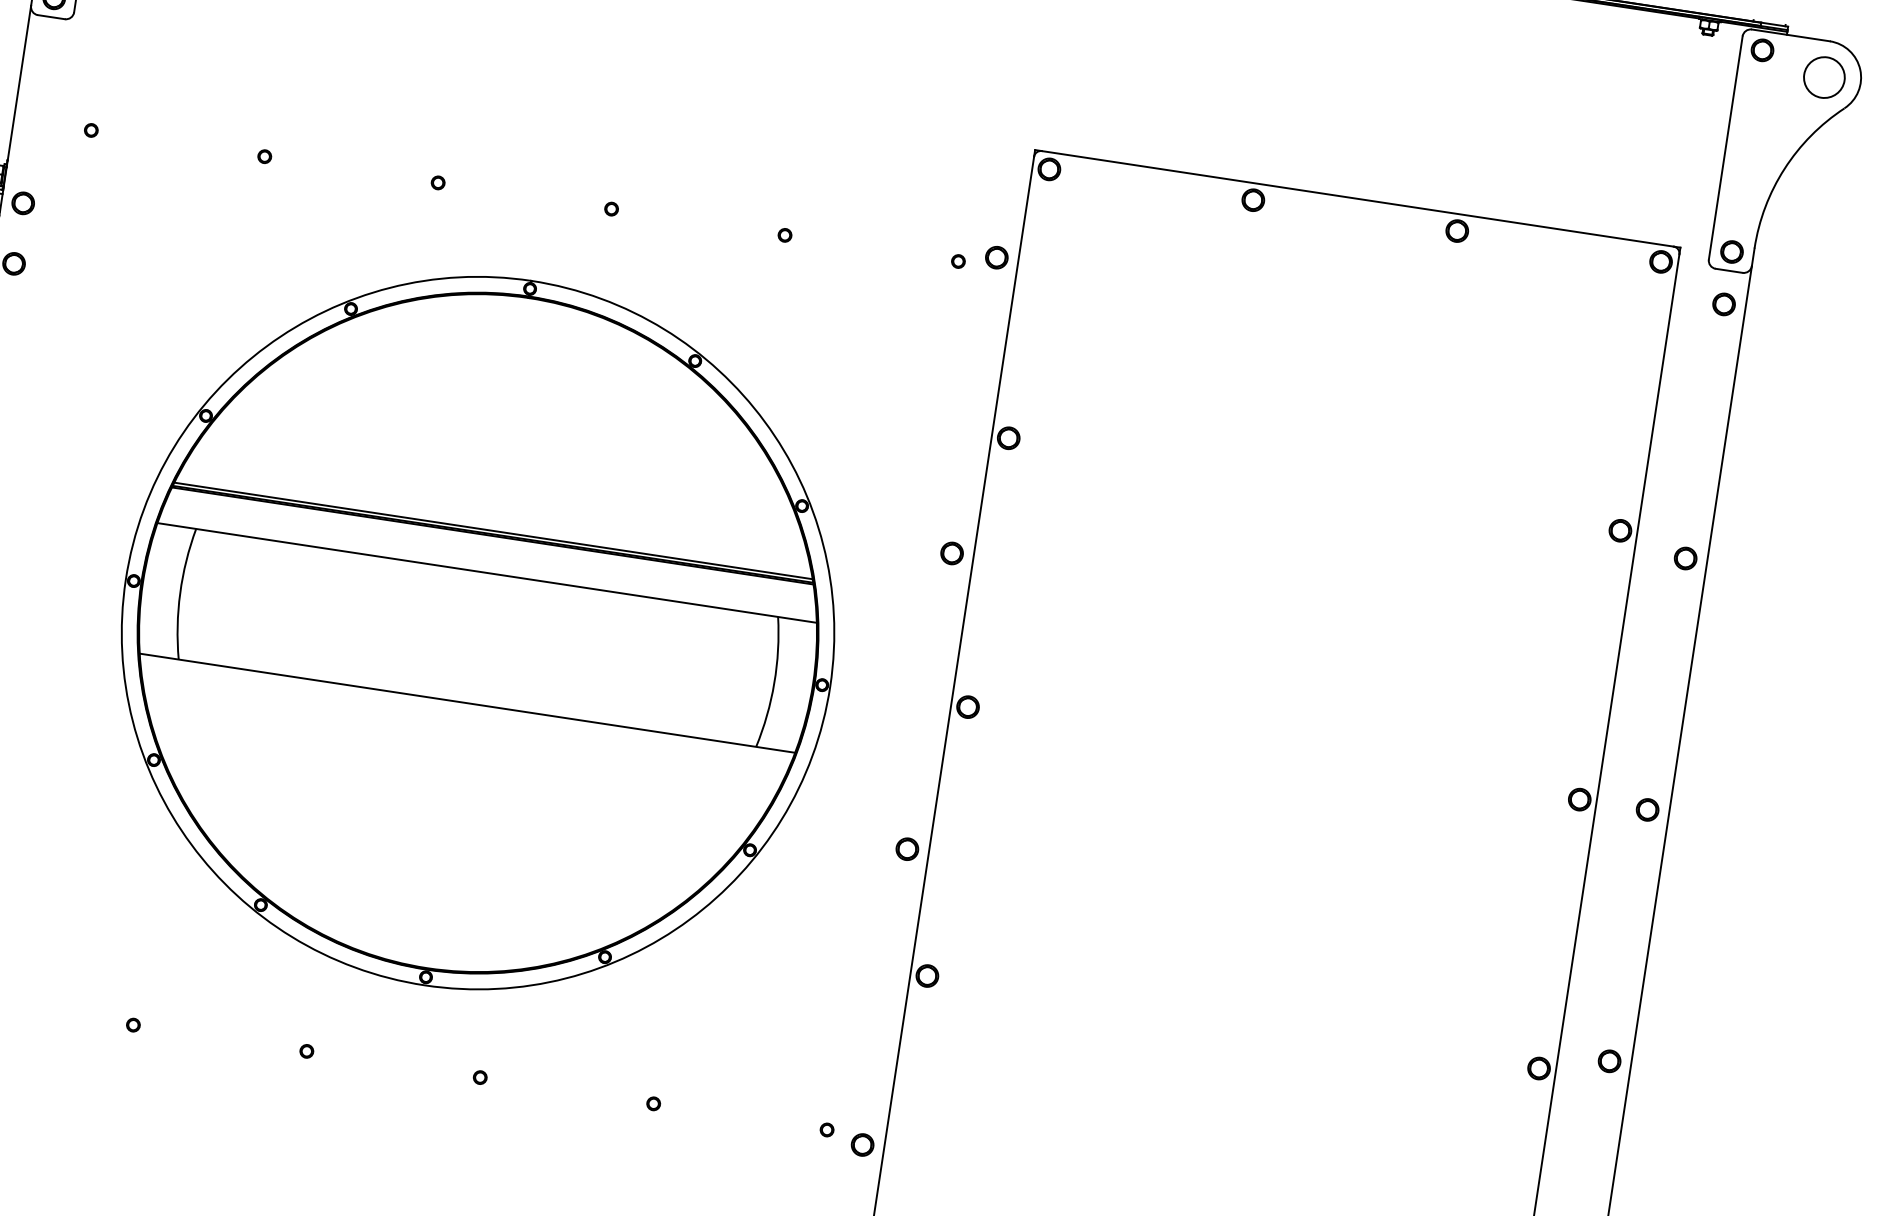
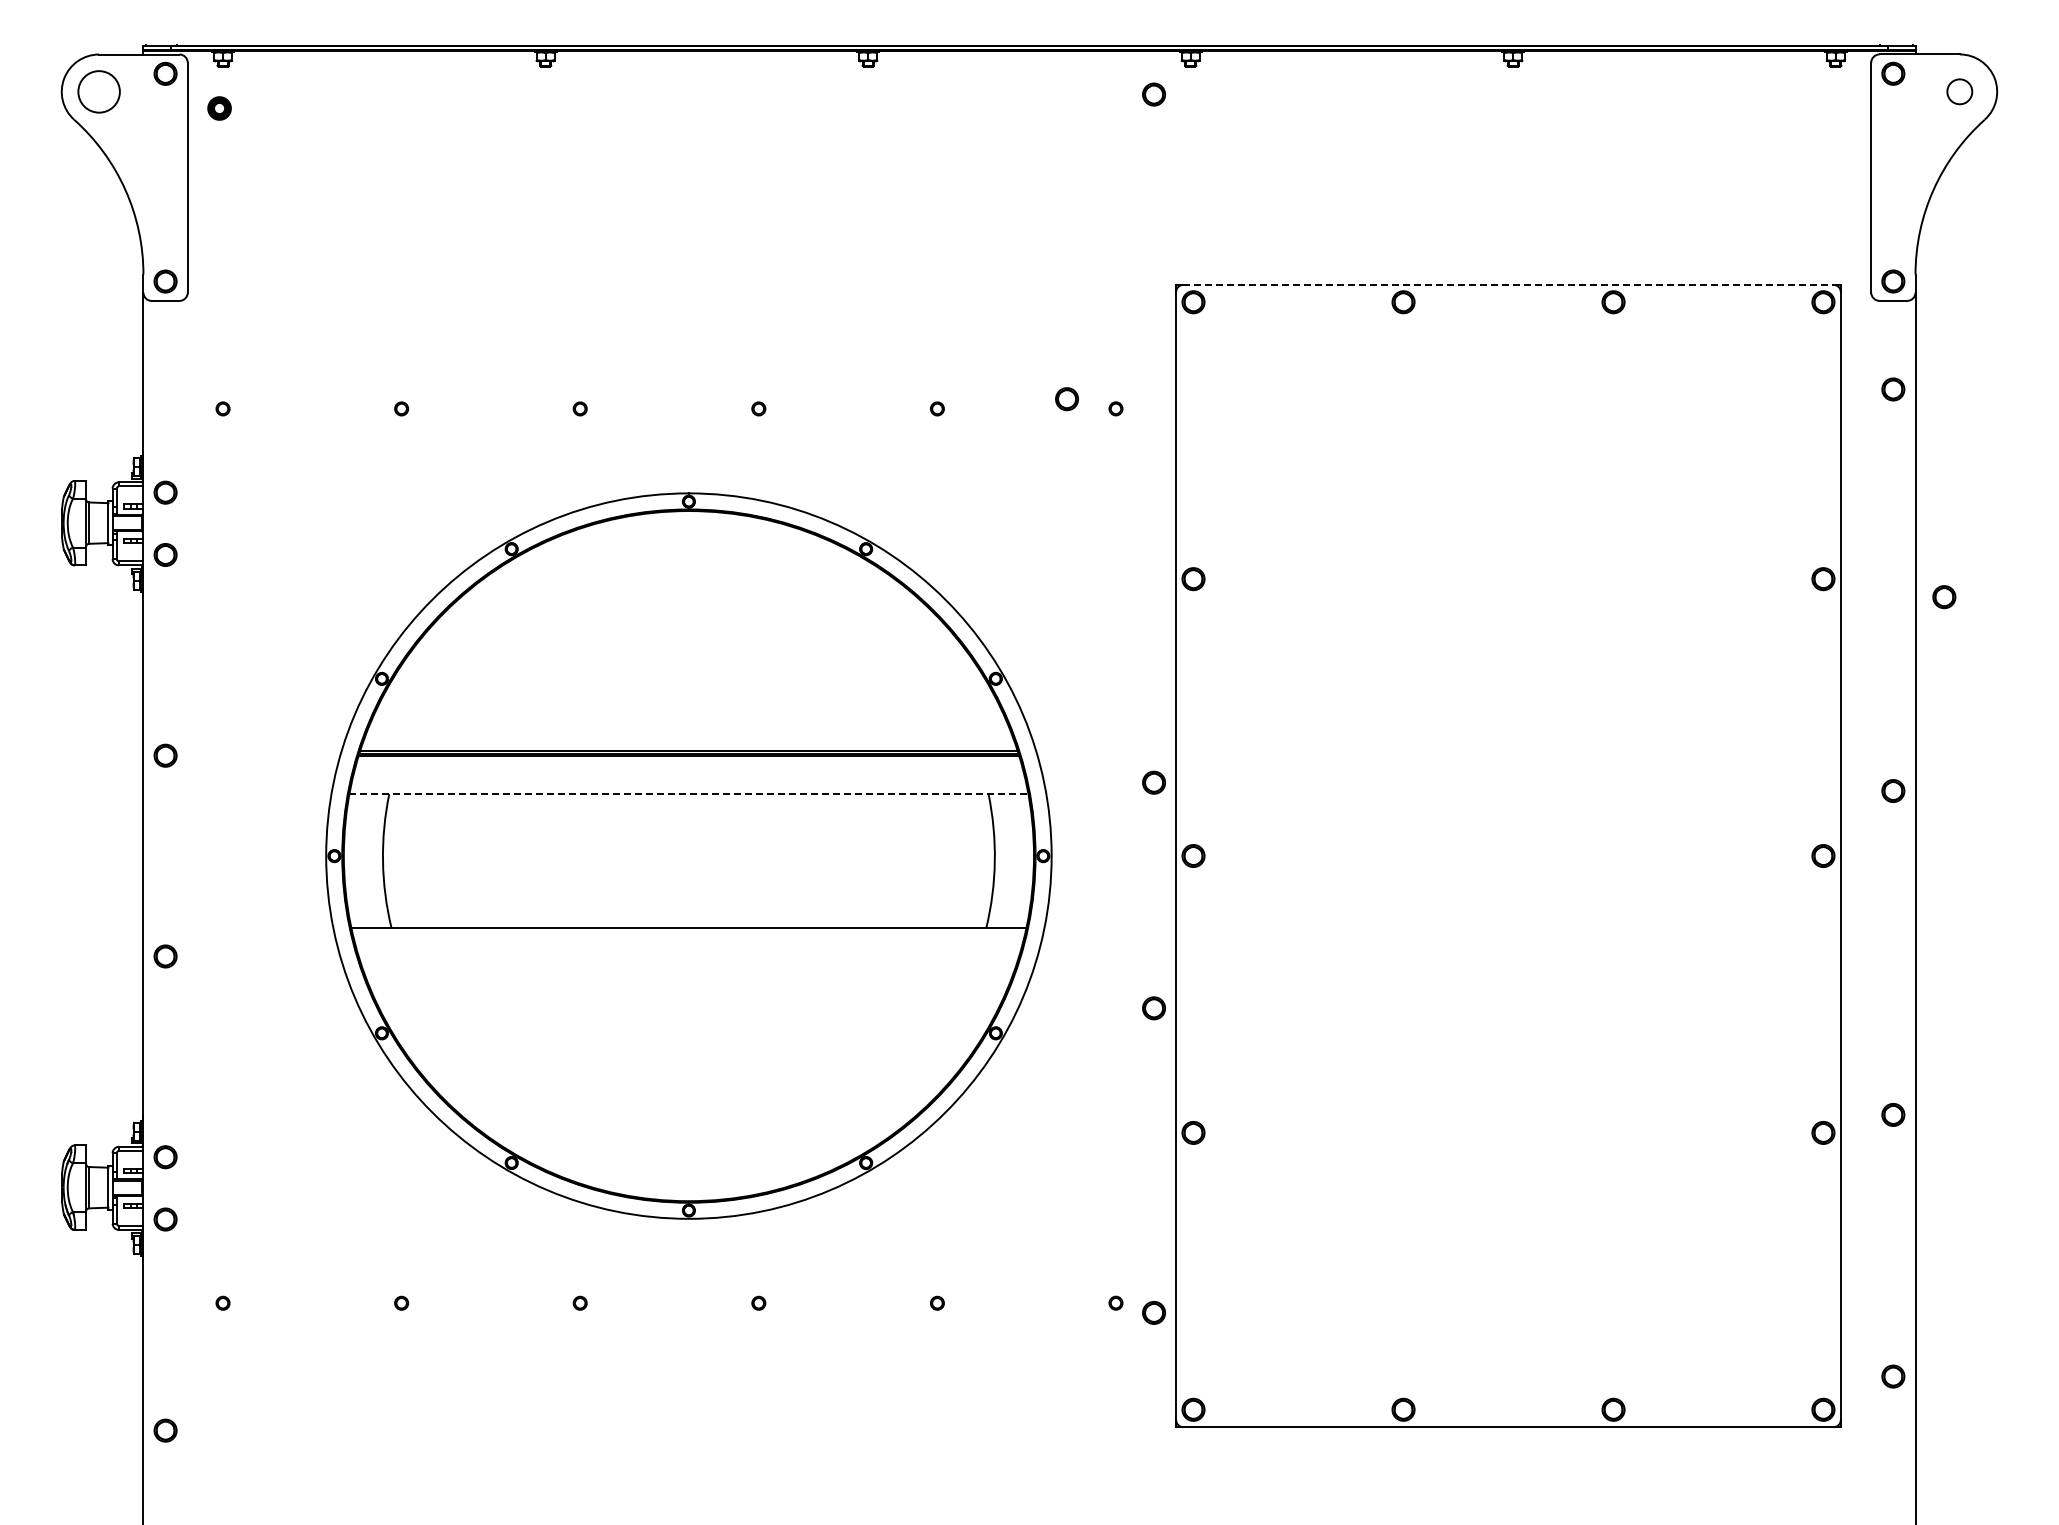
circle: (1824, 77) -> (1959, 91), size x0.6
line: (1357, 198) -> (1508, 284), solid -> dashed
part: (996, 257) -> (1066, 399), moved
part: (1724, 304) -> (1893, 389), moved
part: (951, 553) -> (1153, 782), moved
part: (1685, 558) -> (1944, 597), moved
line: (487, 573) -> (689, 794), solid -> dashed
part: (1647, 809) -> (1893, 790), moved

